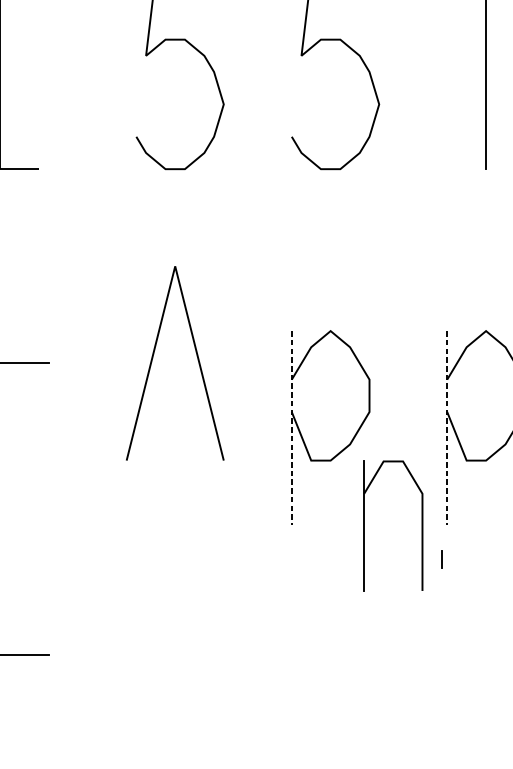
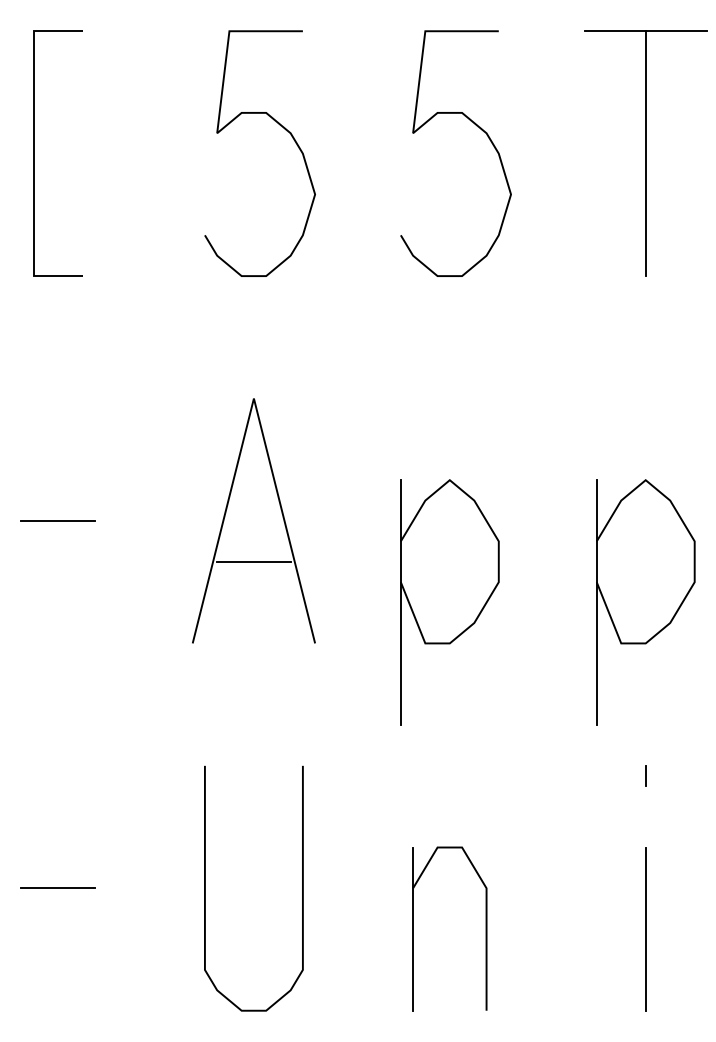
line: (174, 395) -> (253, 561), added
line: (291, 428) -> (400, 603), dashed -> solid
line: (447, 428) -> (596, 603), dashed -> solid
part: (364, 525) -> (413, 928), moved
line: (441, 559) -> (645, 775), moved
curve: (136, 655) -> (205, 888), added
line: (485, 686) -> (645, 928), added

